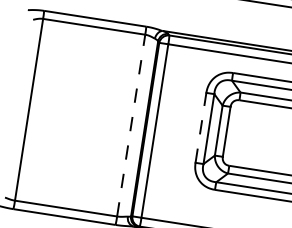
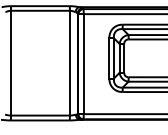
line: (130, 124) -> (69, 62), dashed -> solid
line: (201, 126) -> (109, 57), dashed -> solid

